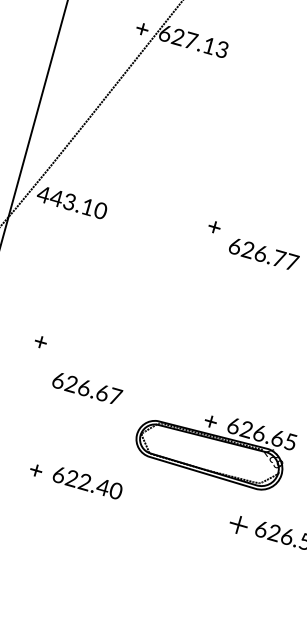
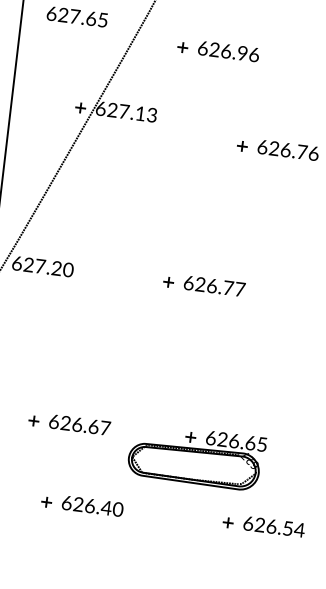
text: (65, 200) -> (36, 265), 443.10 -> 627.20
part: (214, 227) -> (168, 282), moved
part: (40, 341) -> (33, 420), moved
text: (84, 481) -> (89, 505), 622.40 -> 626.40
part: (237, 524) -> (227, 522), size x0.62

